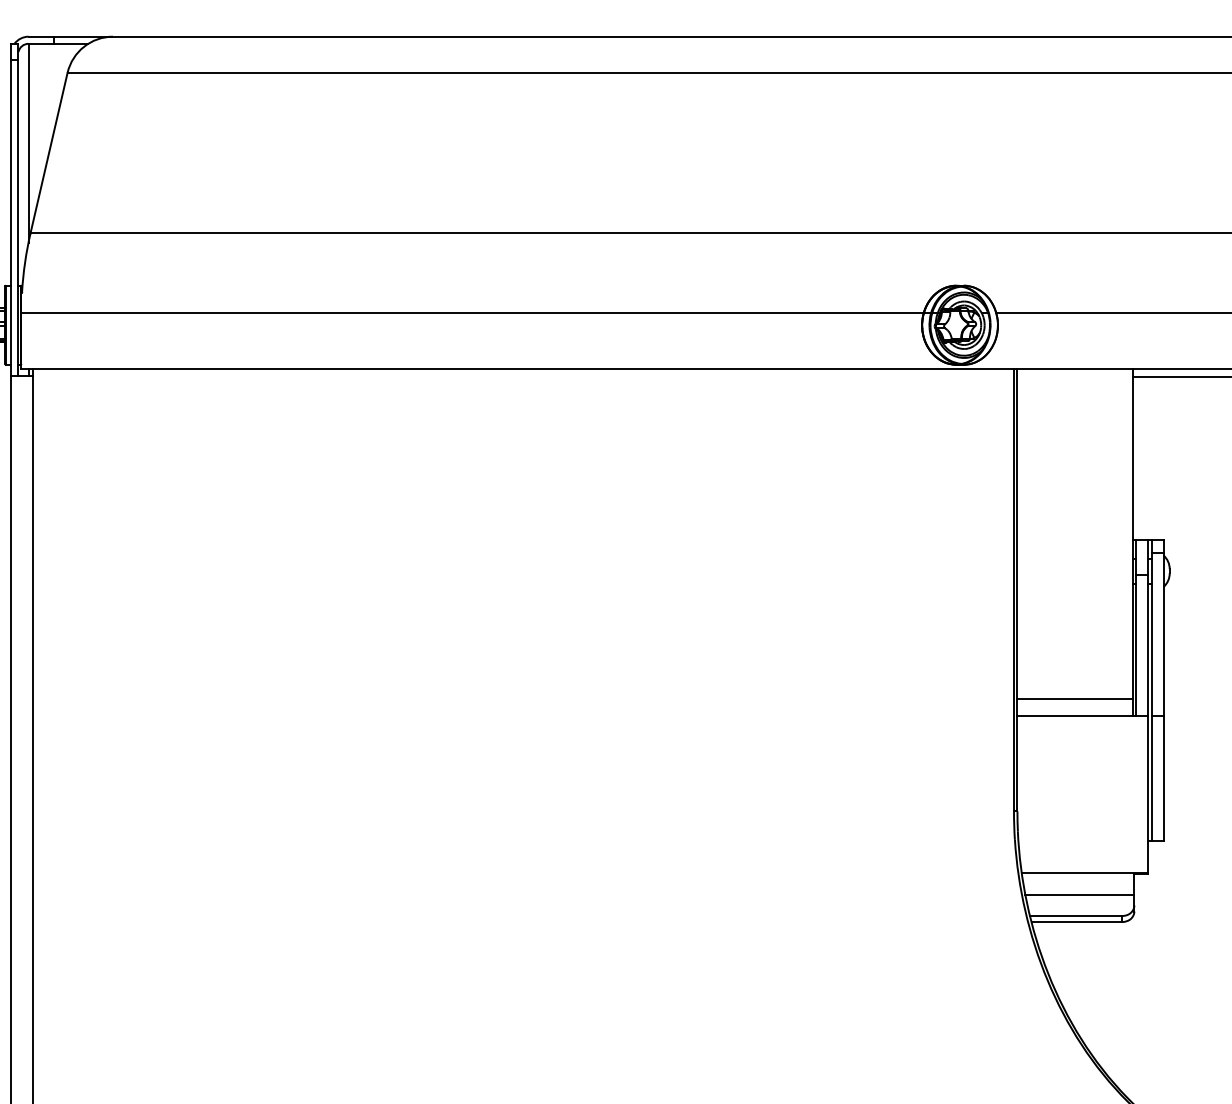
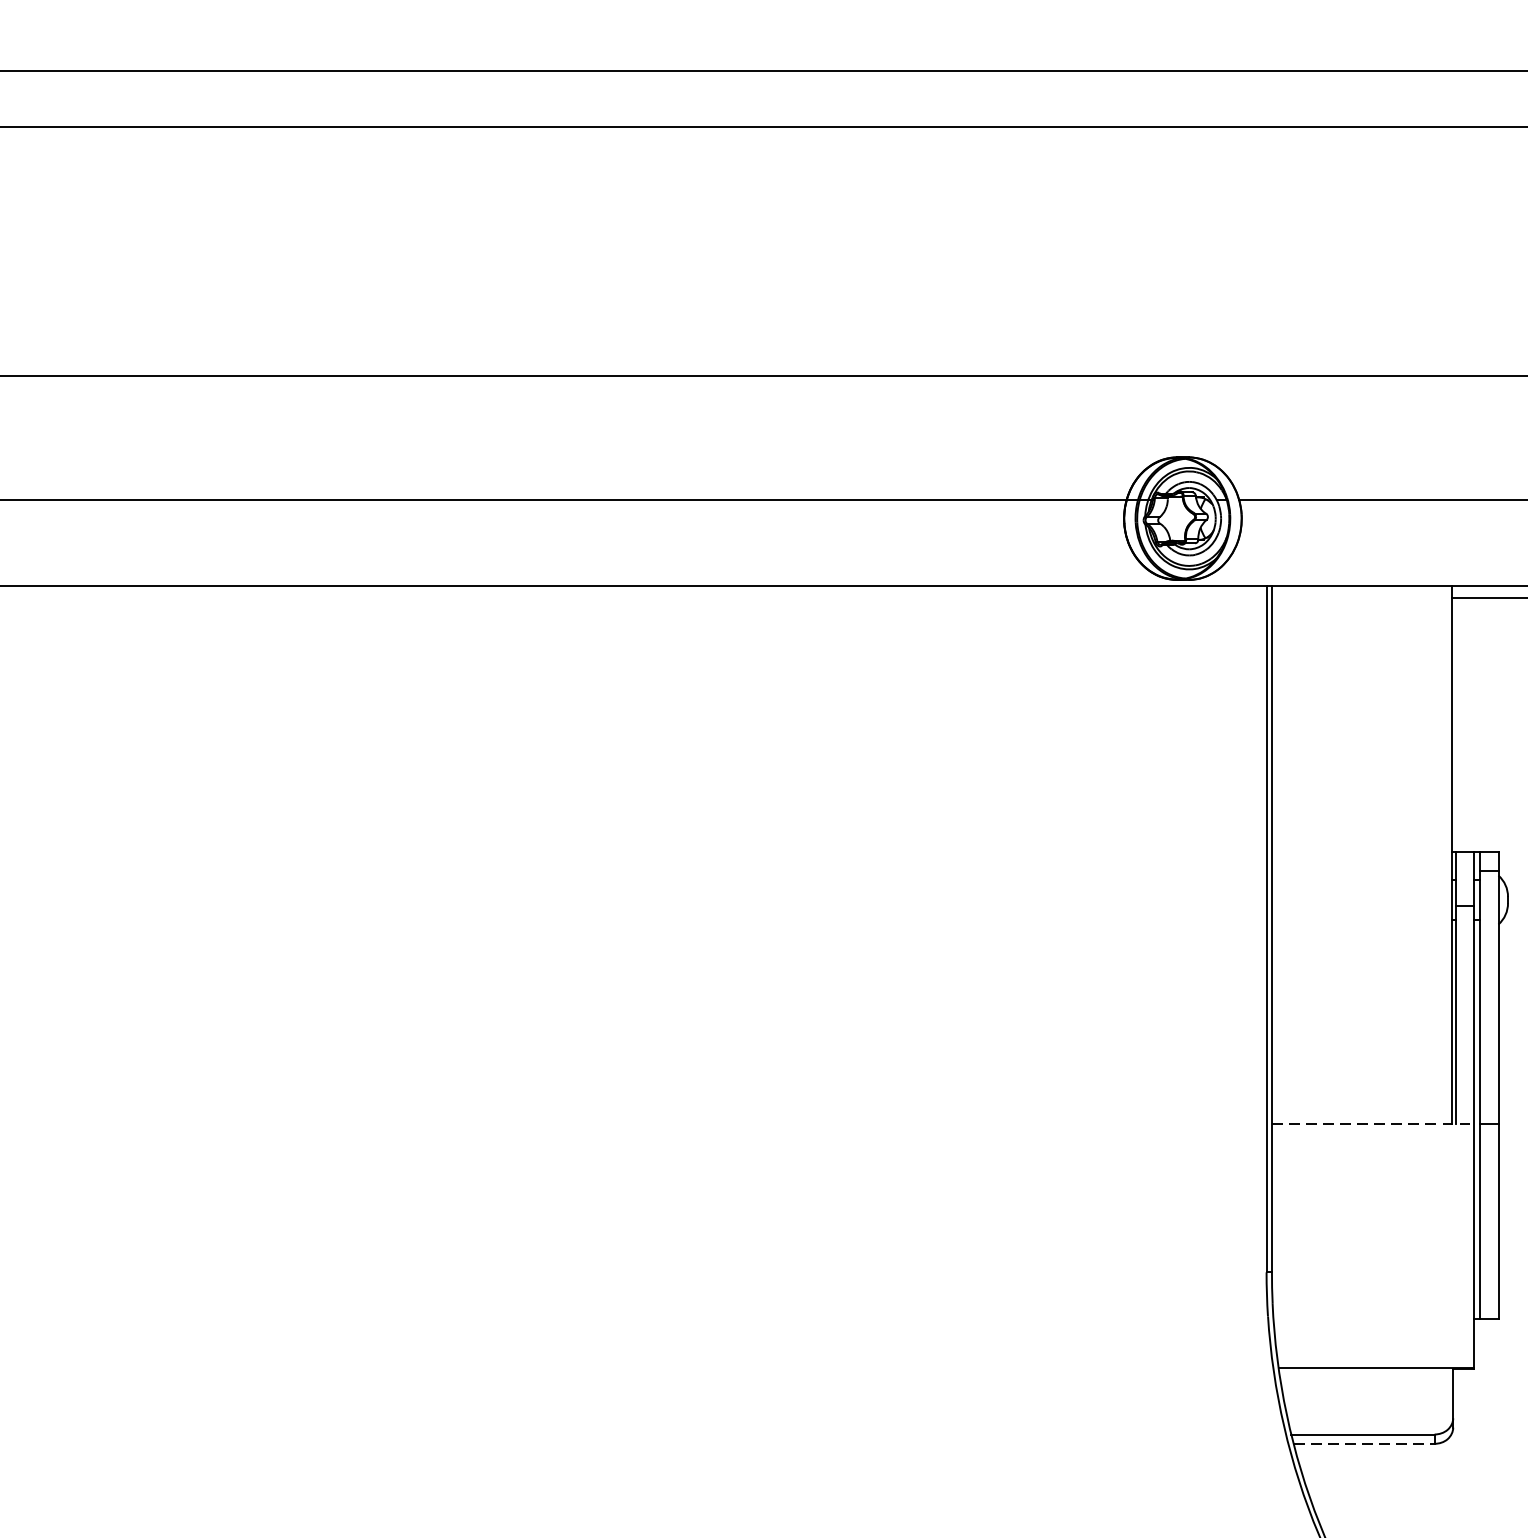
line: (1075, 699) -> (1361, 1098), removed
line: (1083, 715) -> (1374, 1123), solid -> dashed
line: (1079, 894) -> (1368, 1401), removed
line: (1077, 922) -> (1365, 1444), solid -> dashed

